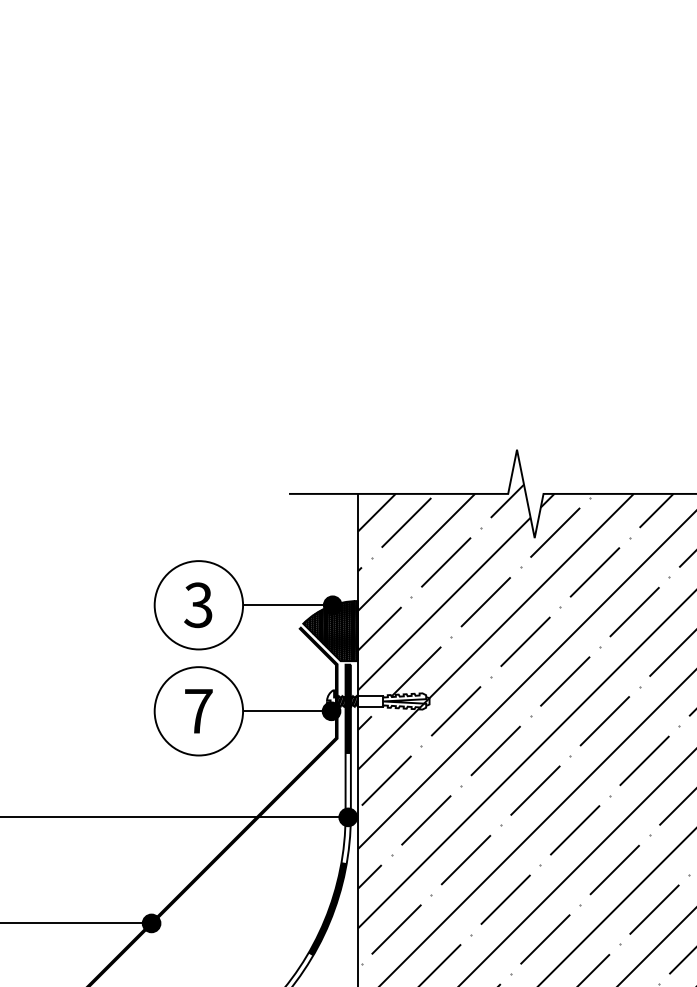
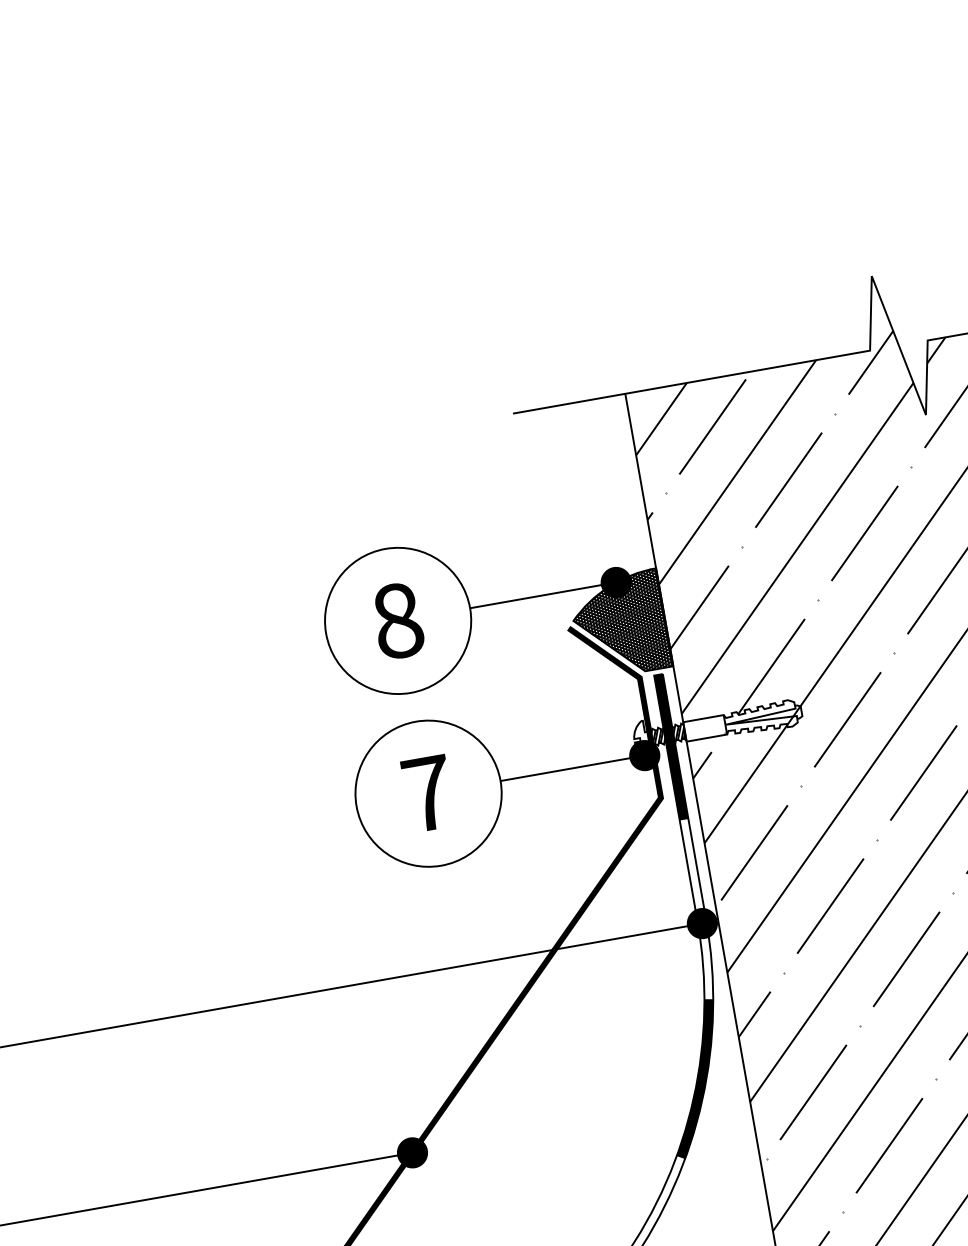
text: (198, 605) -> (397, 621), 3 -> 8

